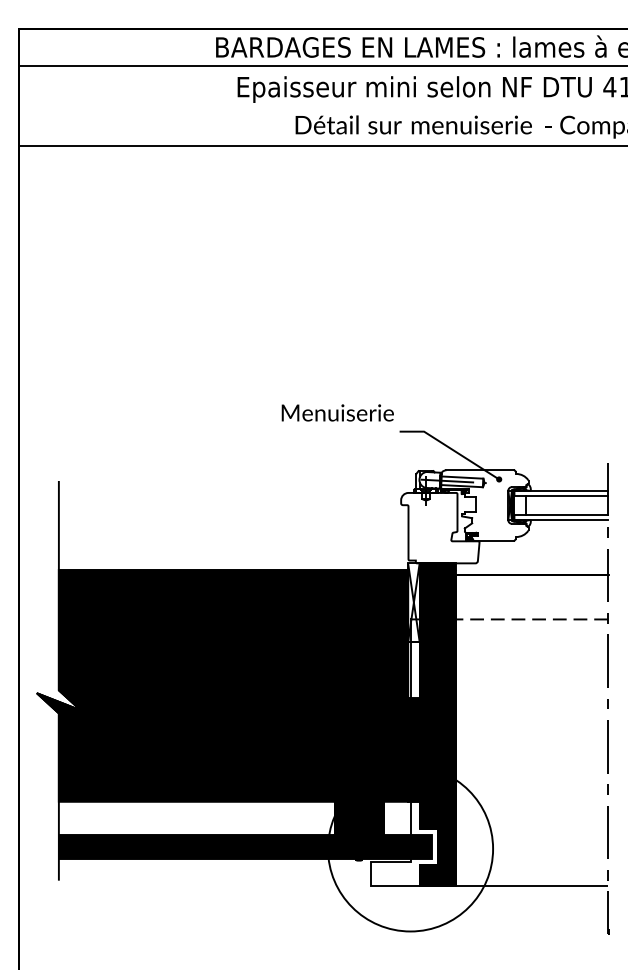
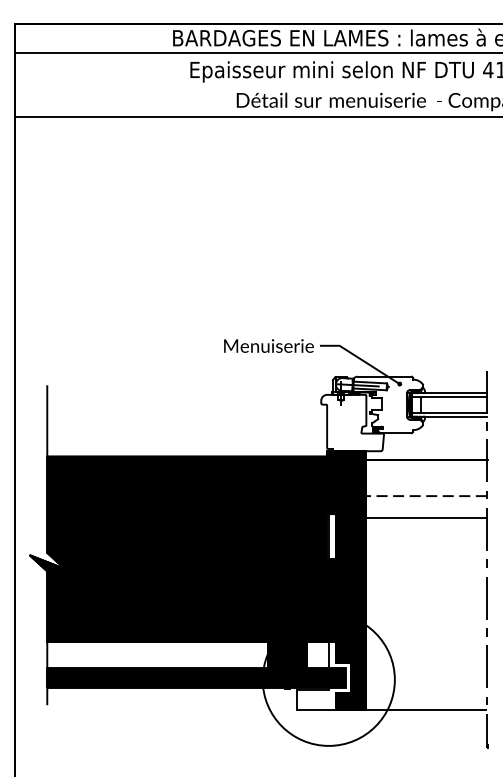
text: (337, 412) -> (268, 345), moved
fill: (413, 602) -> (331, 482), added
line: (529, 646) -> (424, 517), added

